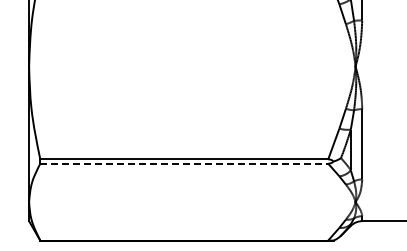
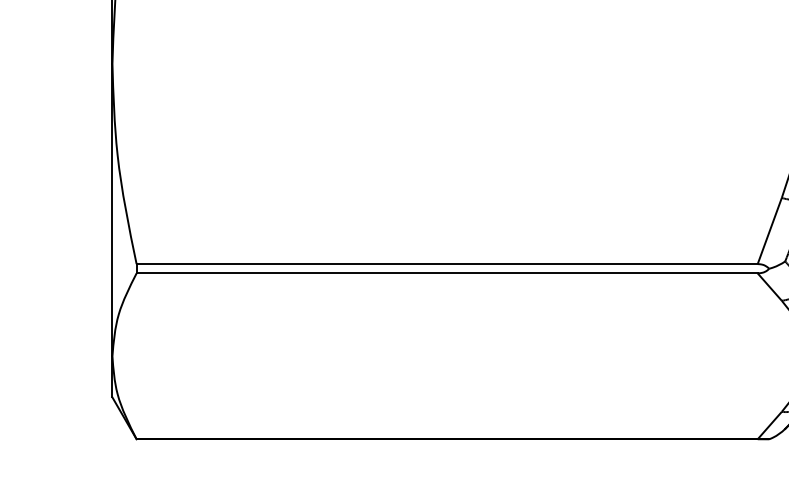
line: (184, 163) -> (447, 273), dashed -> solid

